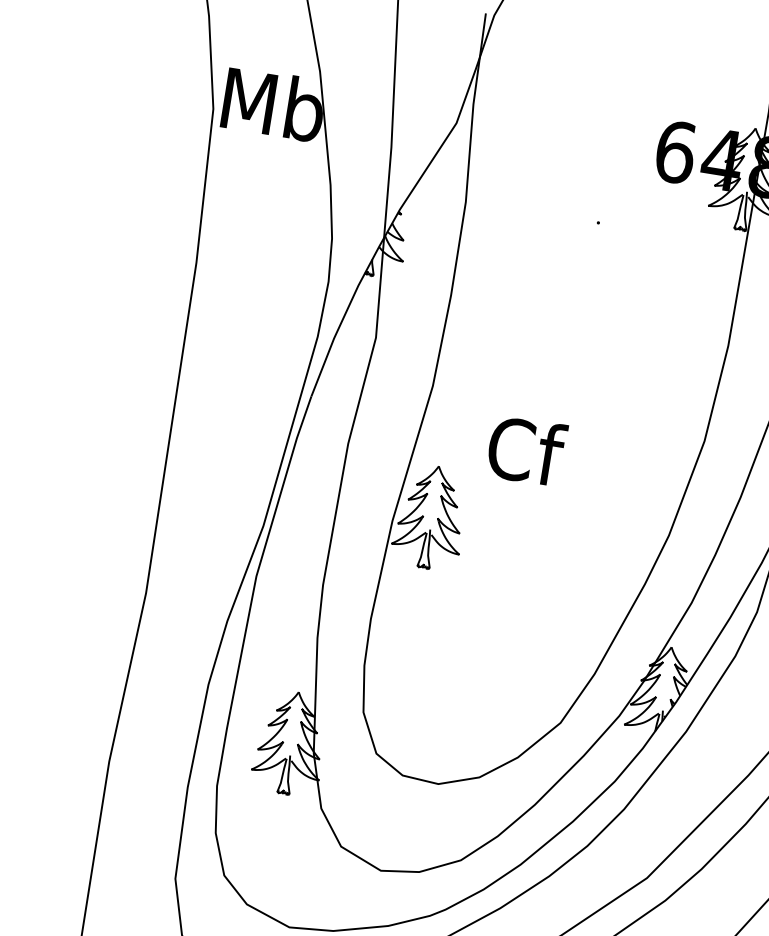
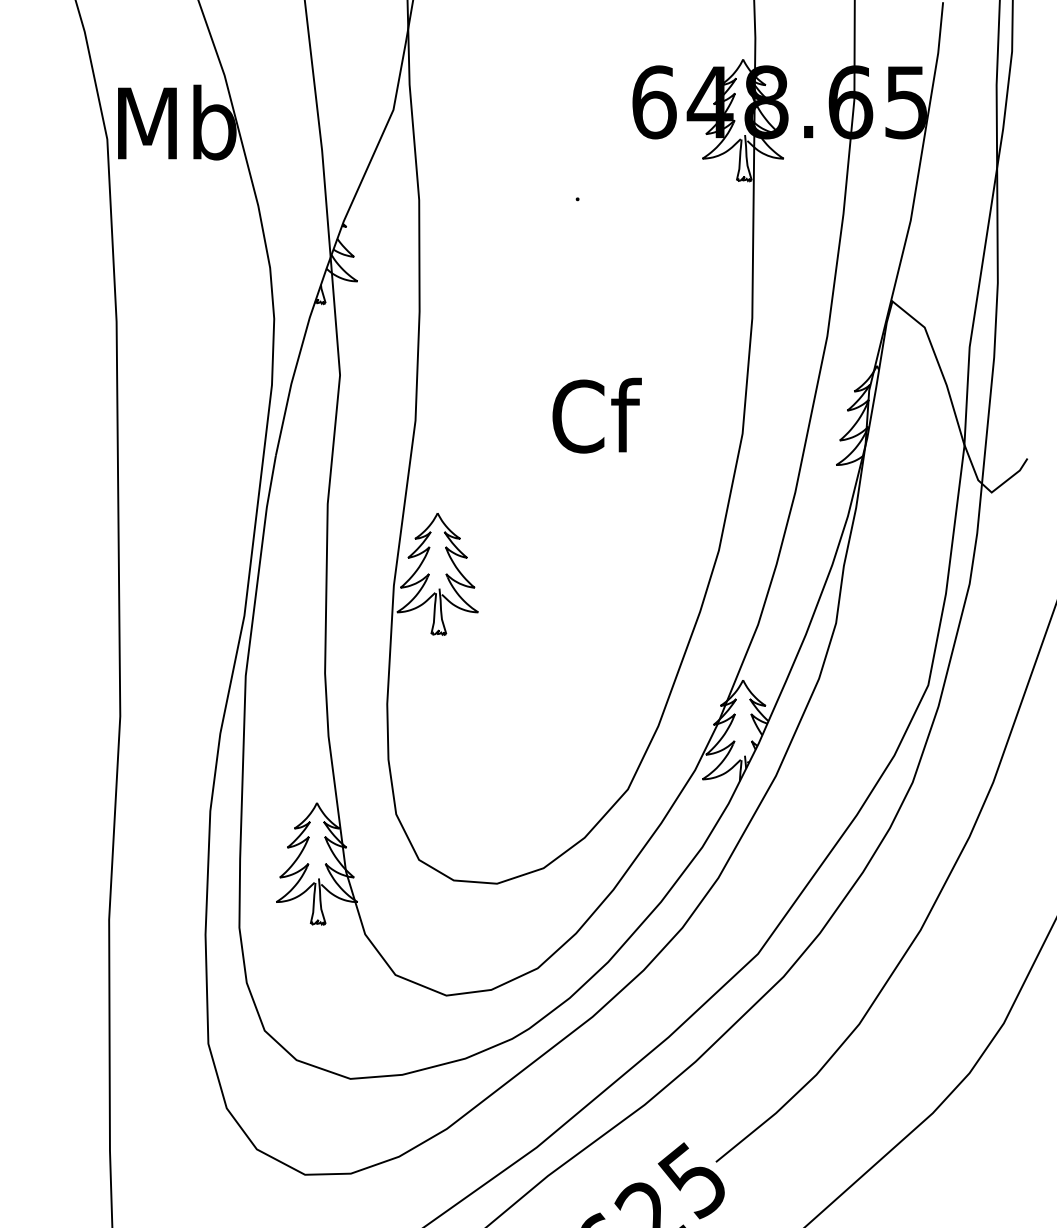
text: (526, 450) -> (596, 415), moved

